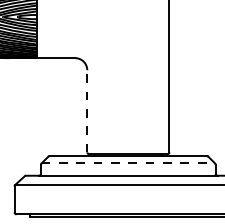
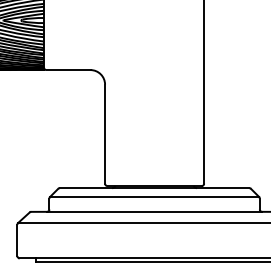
line: (87, 110) -> (105, 133), dashed -> solid
line: (128, 163) -> (154, 197), dashed -> solid

